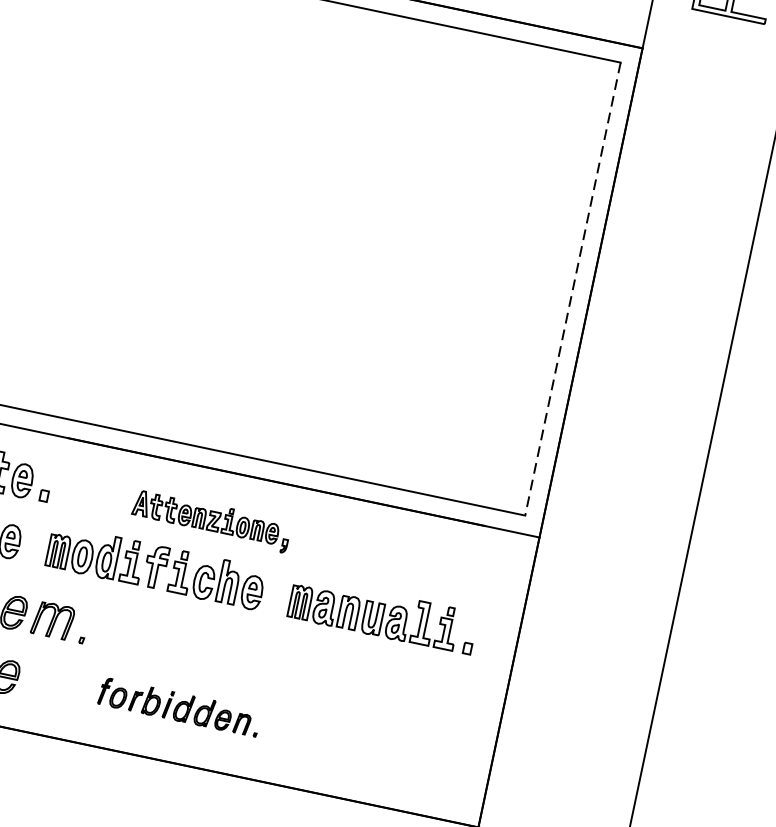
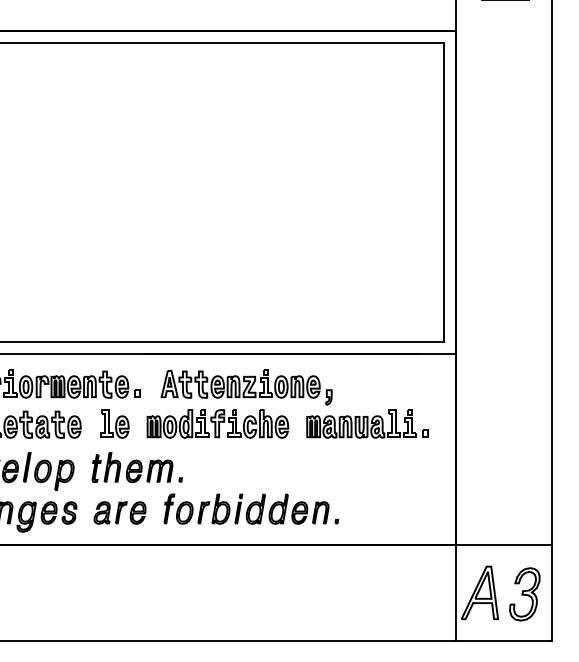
line: (573, 290) -> (444, 193), dashed -> solid
part: (211, 521) -> (246, 387), size x1.67
part: (179, 706) -> (251, 508), size x1.67

